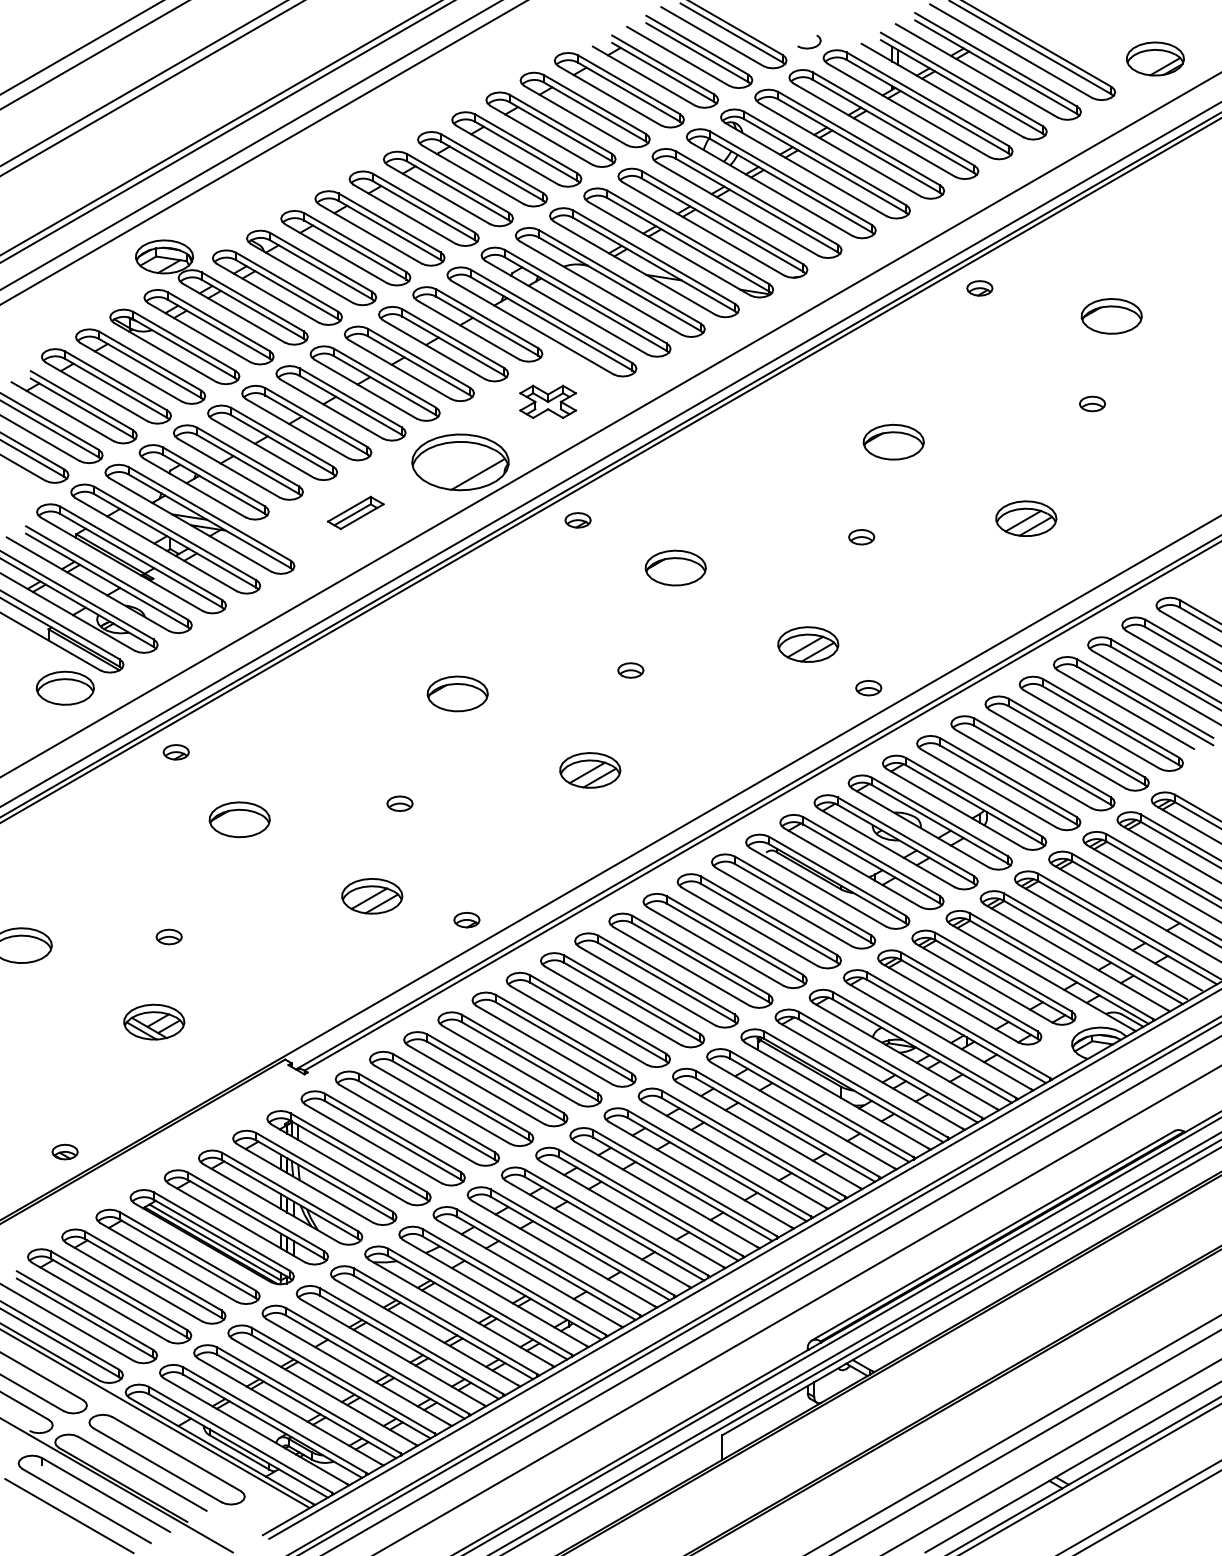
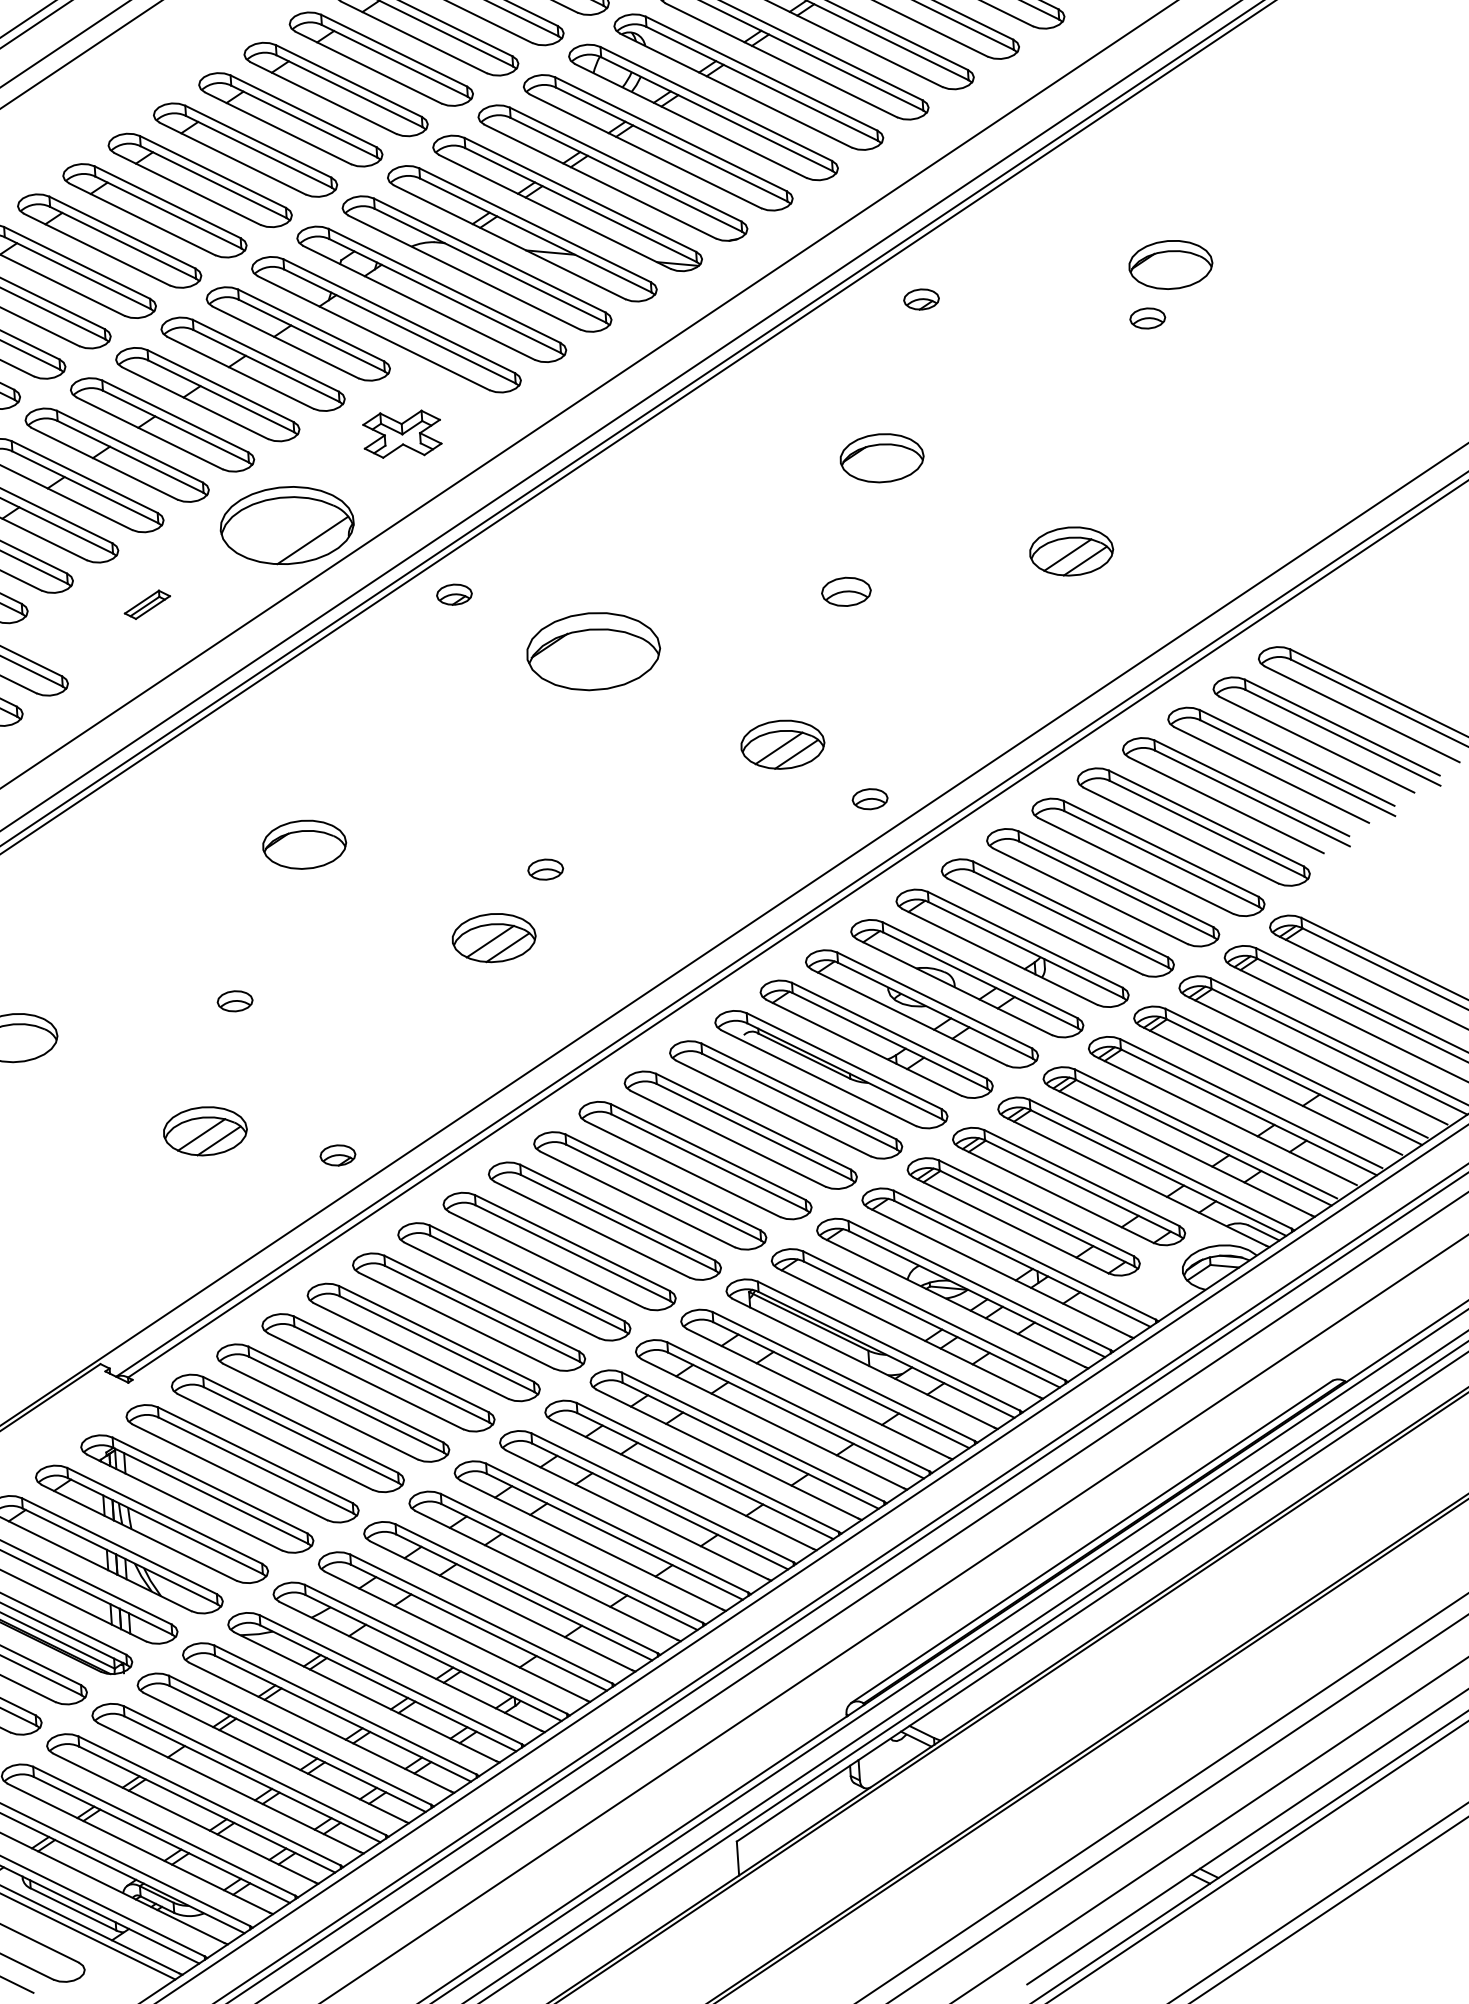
part: (979, 288) -> (920, 299), moved
part: (1092, 403) -> (1147, 317), moved
part: (355, 512) -> (147, 604), size x0.6
part: (861, 537) -> (846, 592), size x1.4
part: (675, 567) -> (592, 650), size x1.6
part: (630, 670) -> (545, 869), moved

